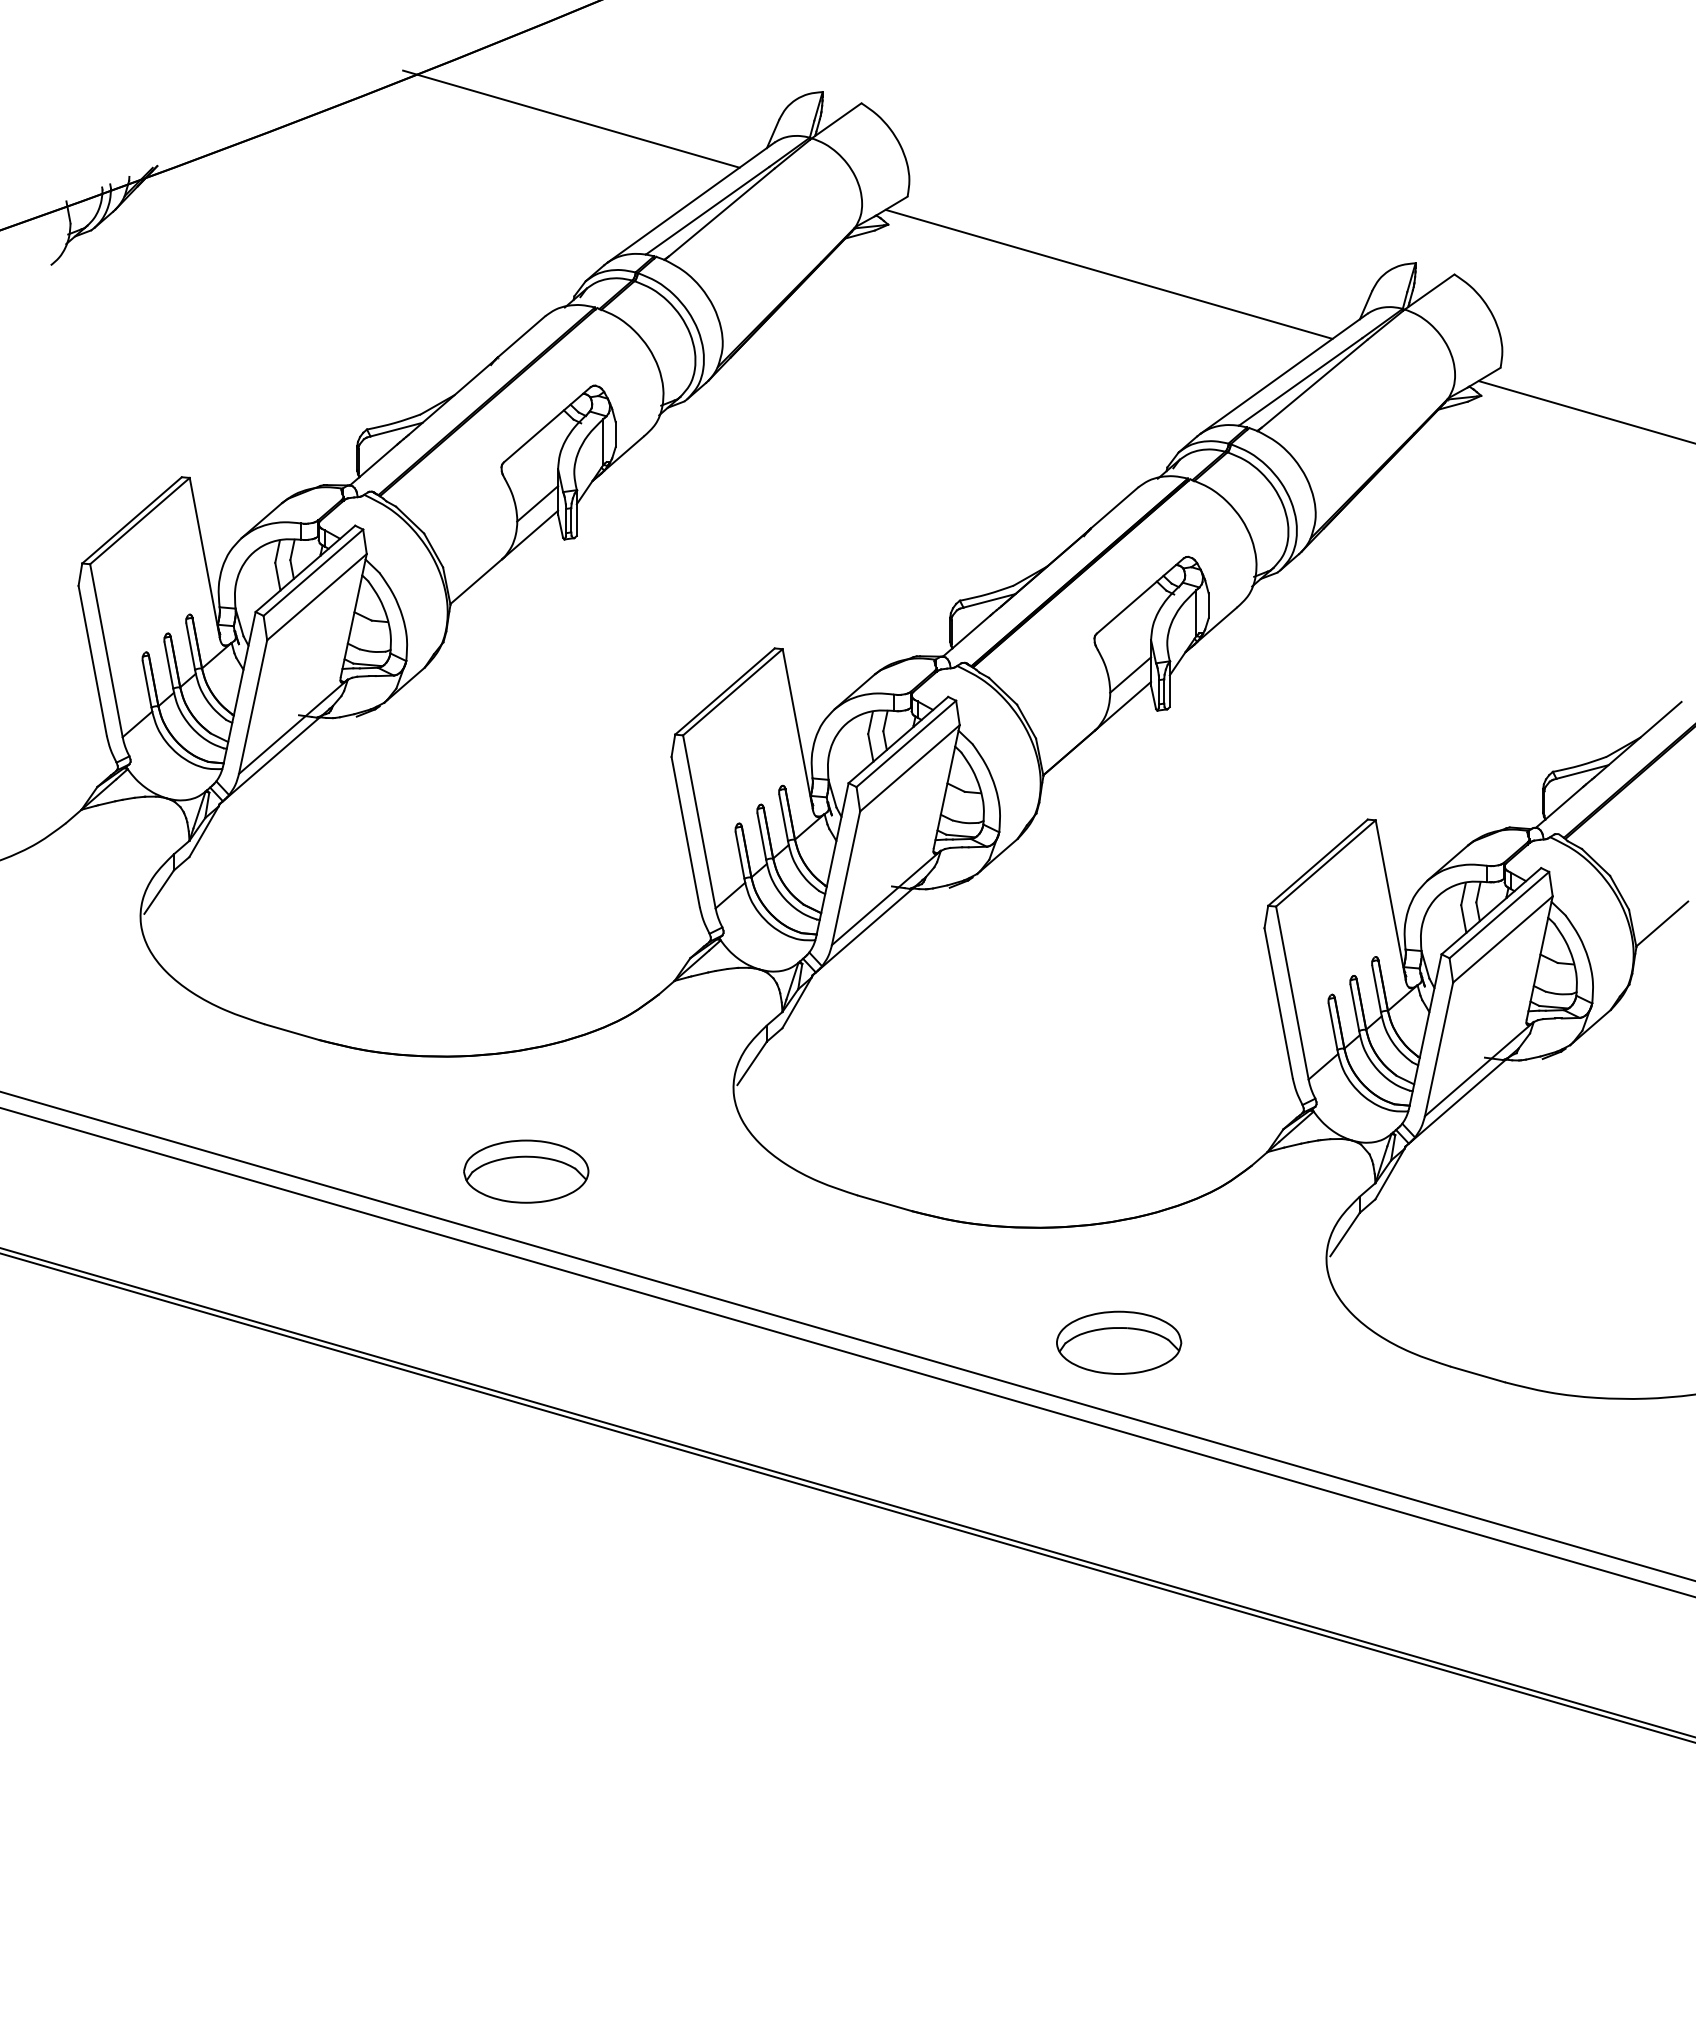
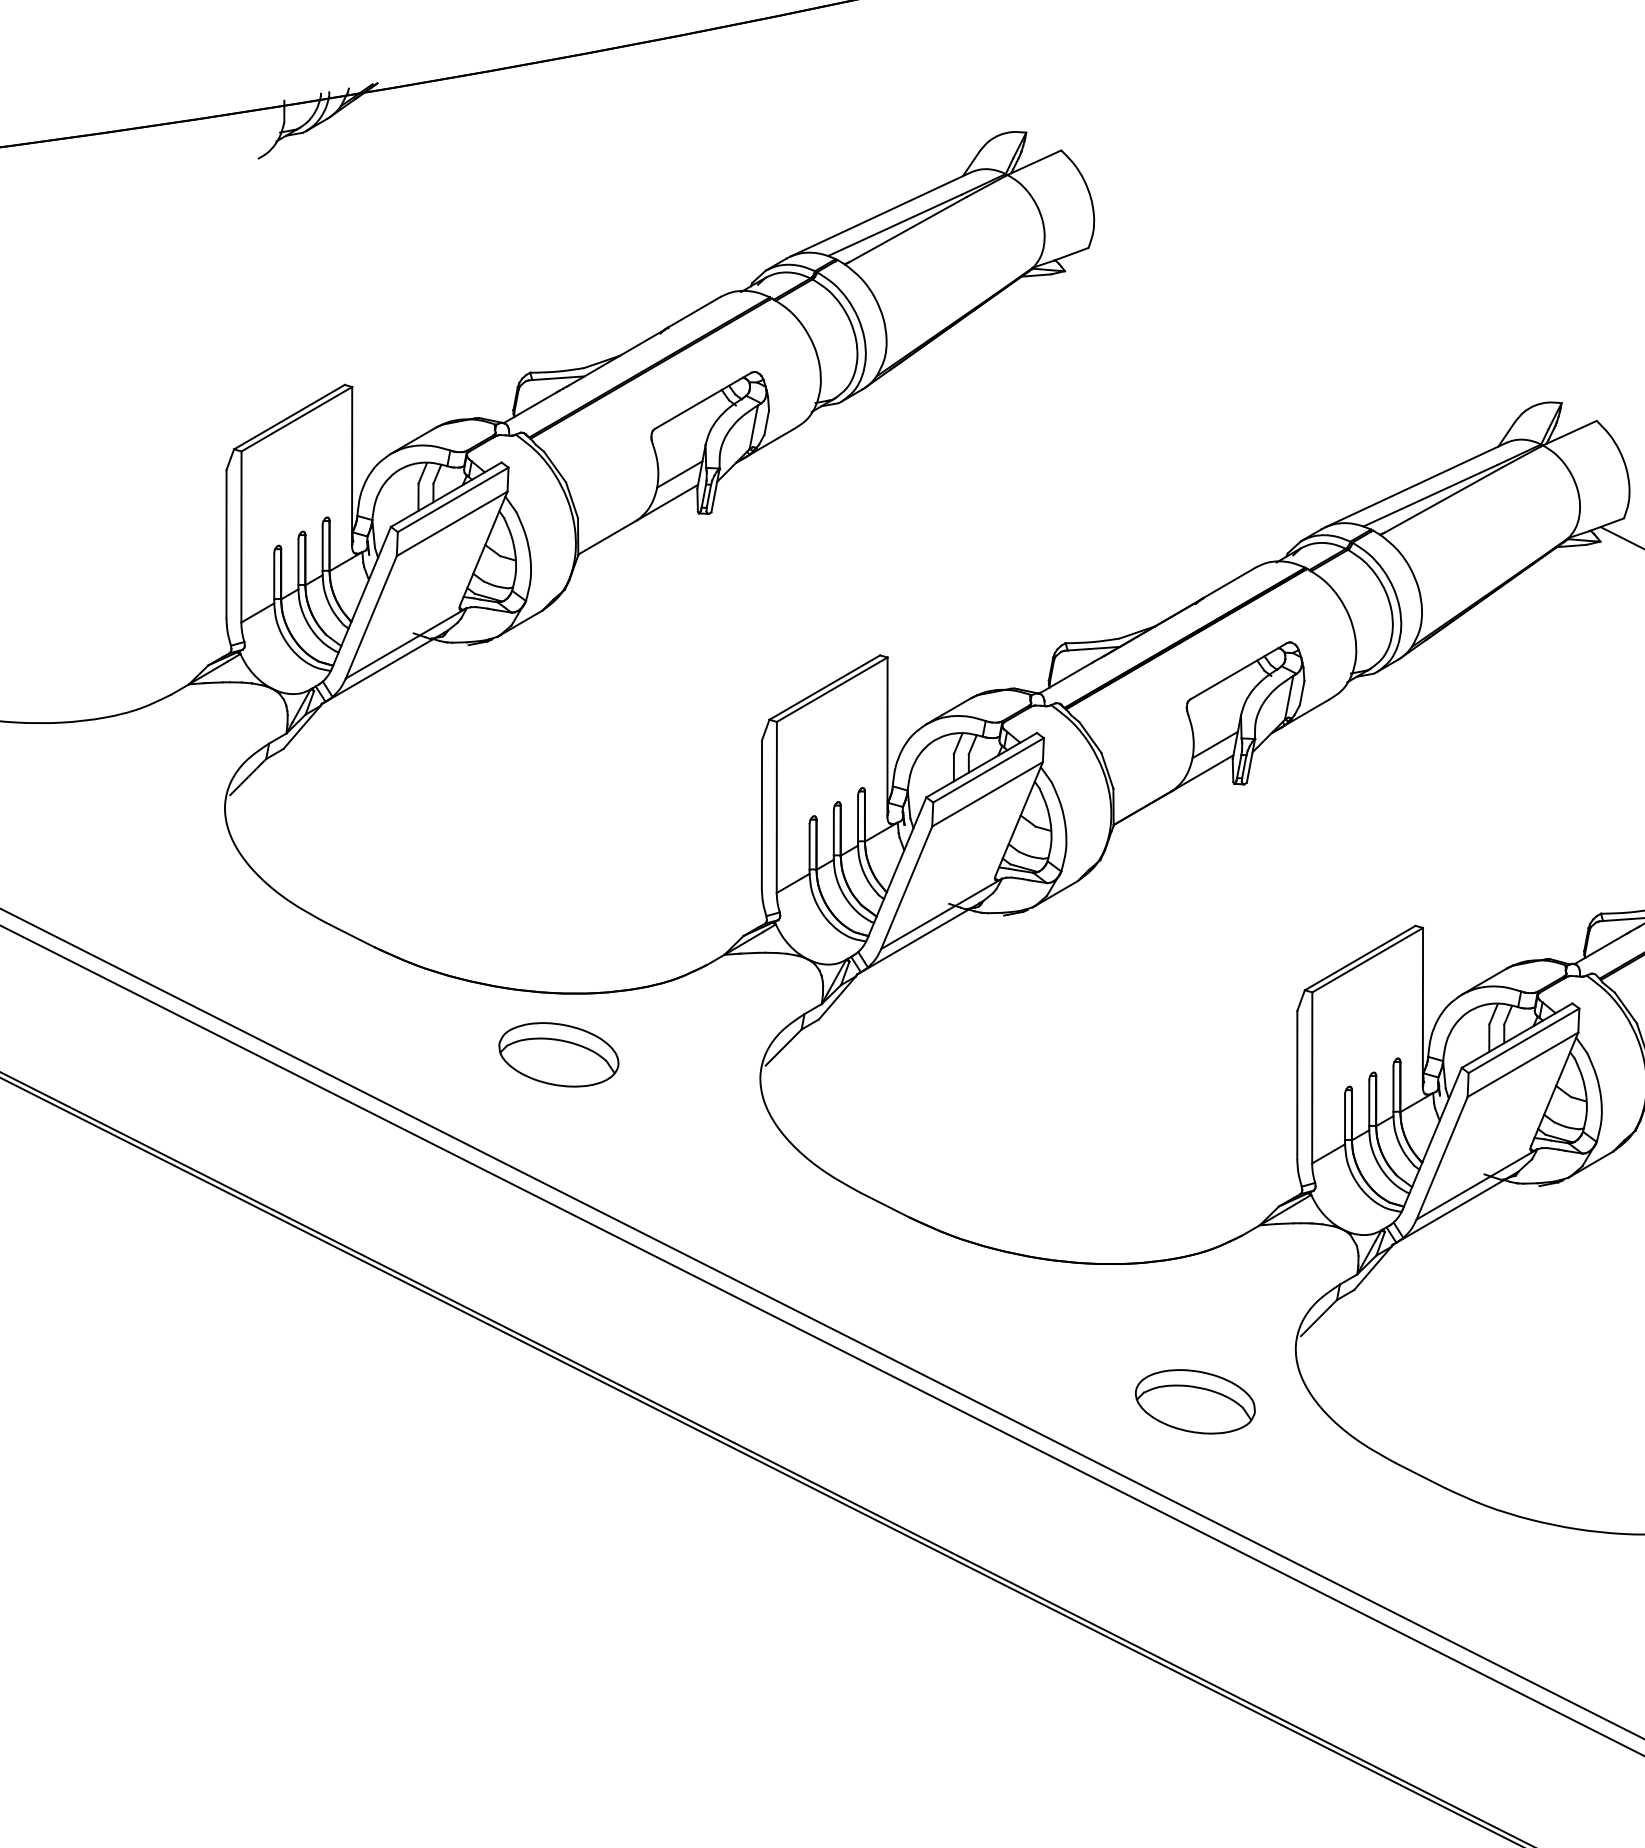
line: (571, 118) -> (781, 112), removed
line: (1108, 273) -> (1266, 357), removed
part: (526, 1171) -> (559, 1054), moved
part: (1119, 1342) -> (1195, 1401), moved

